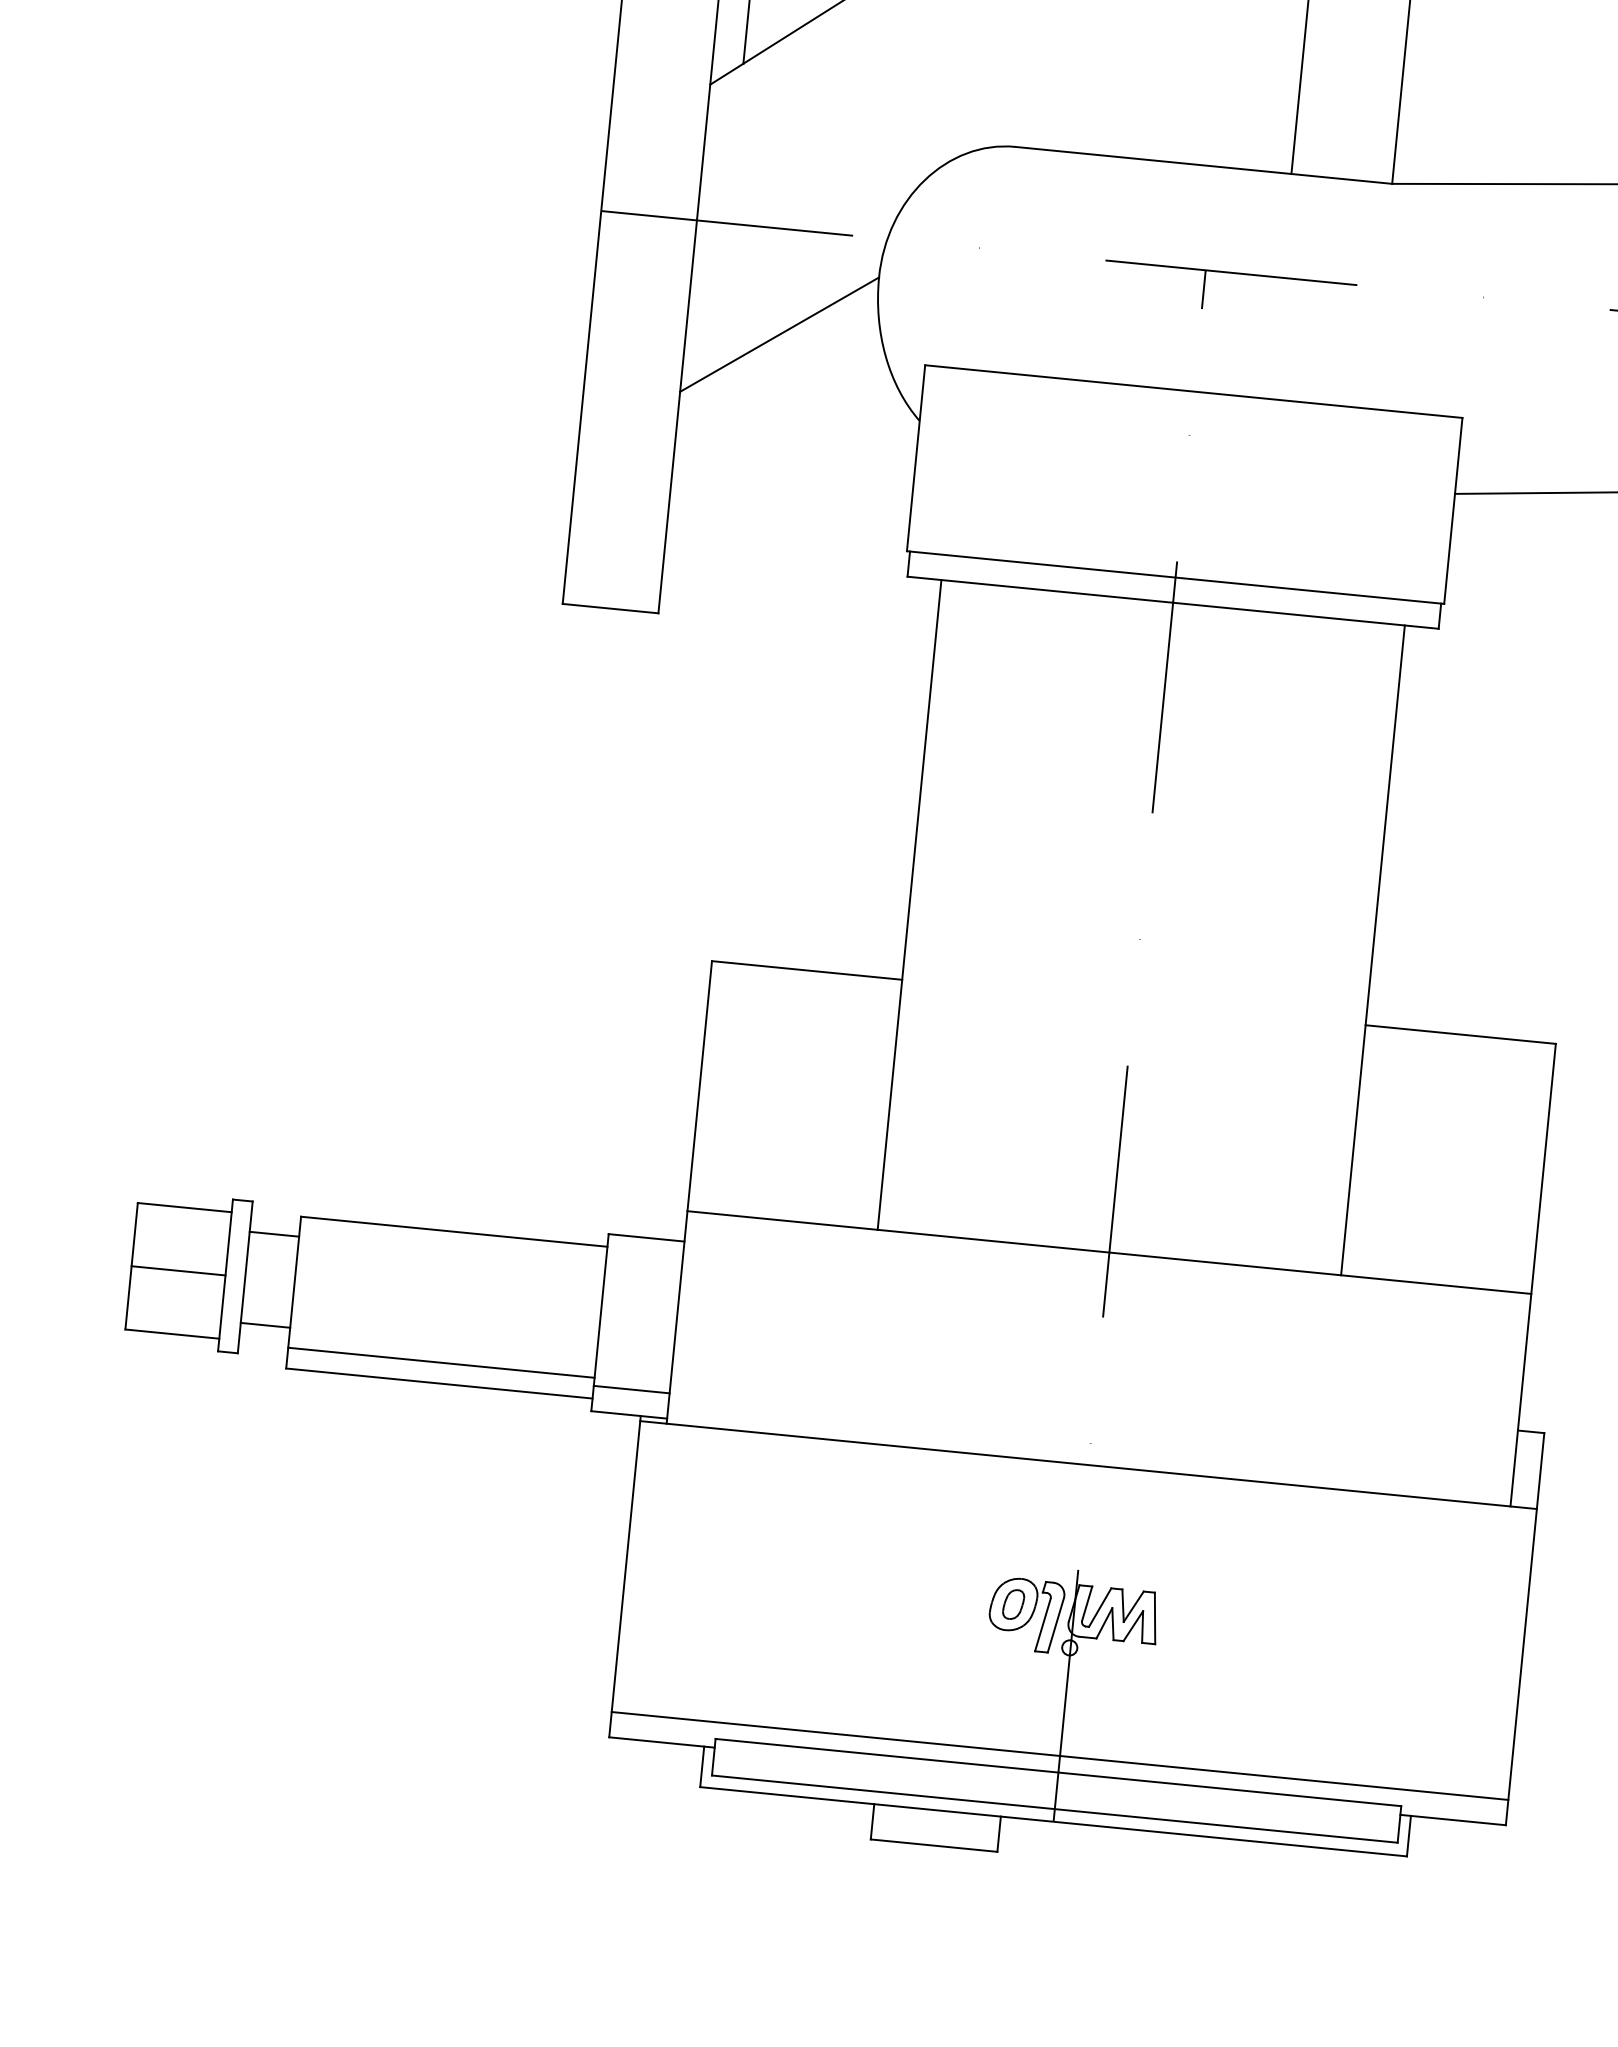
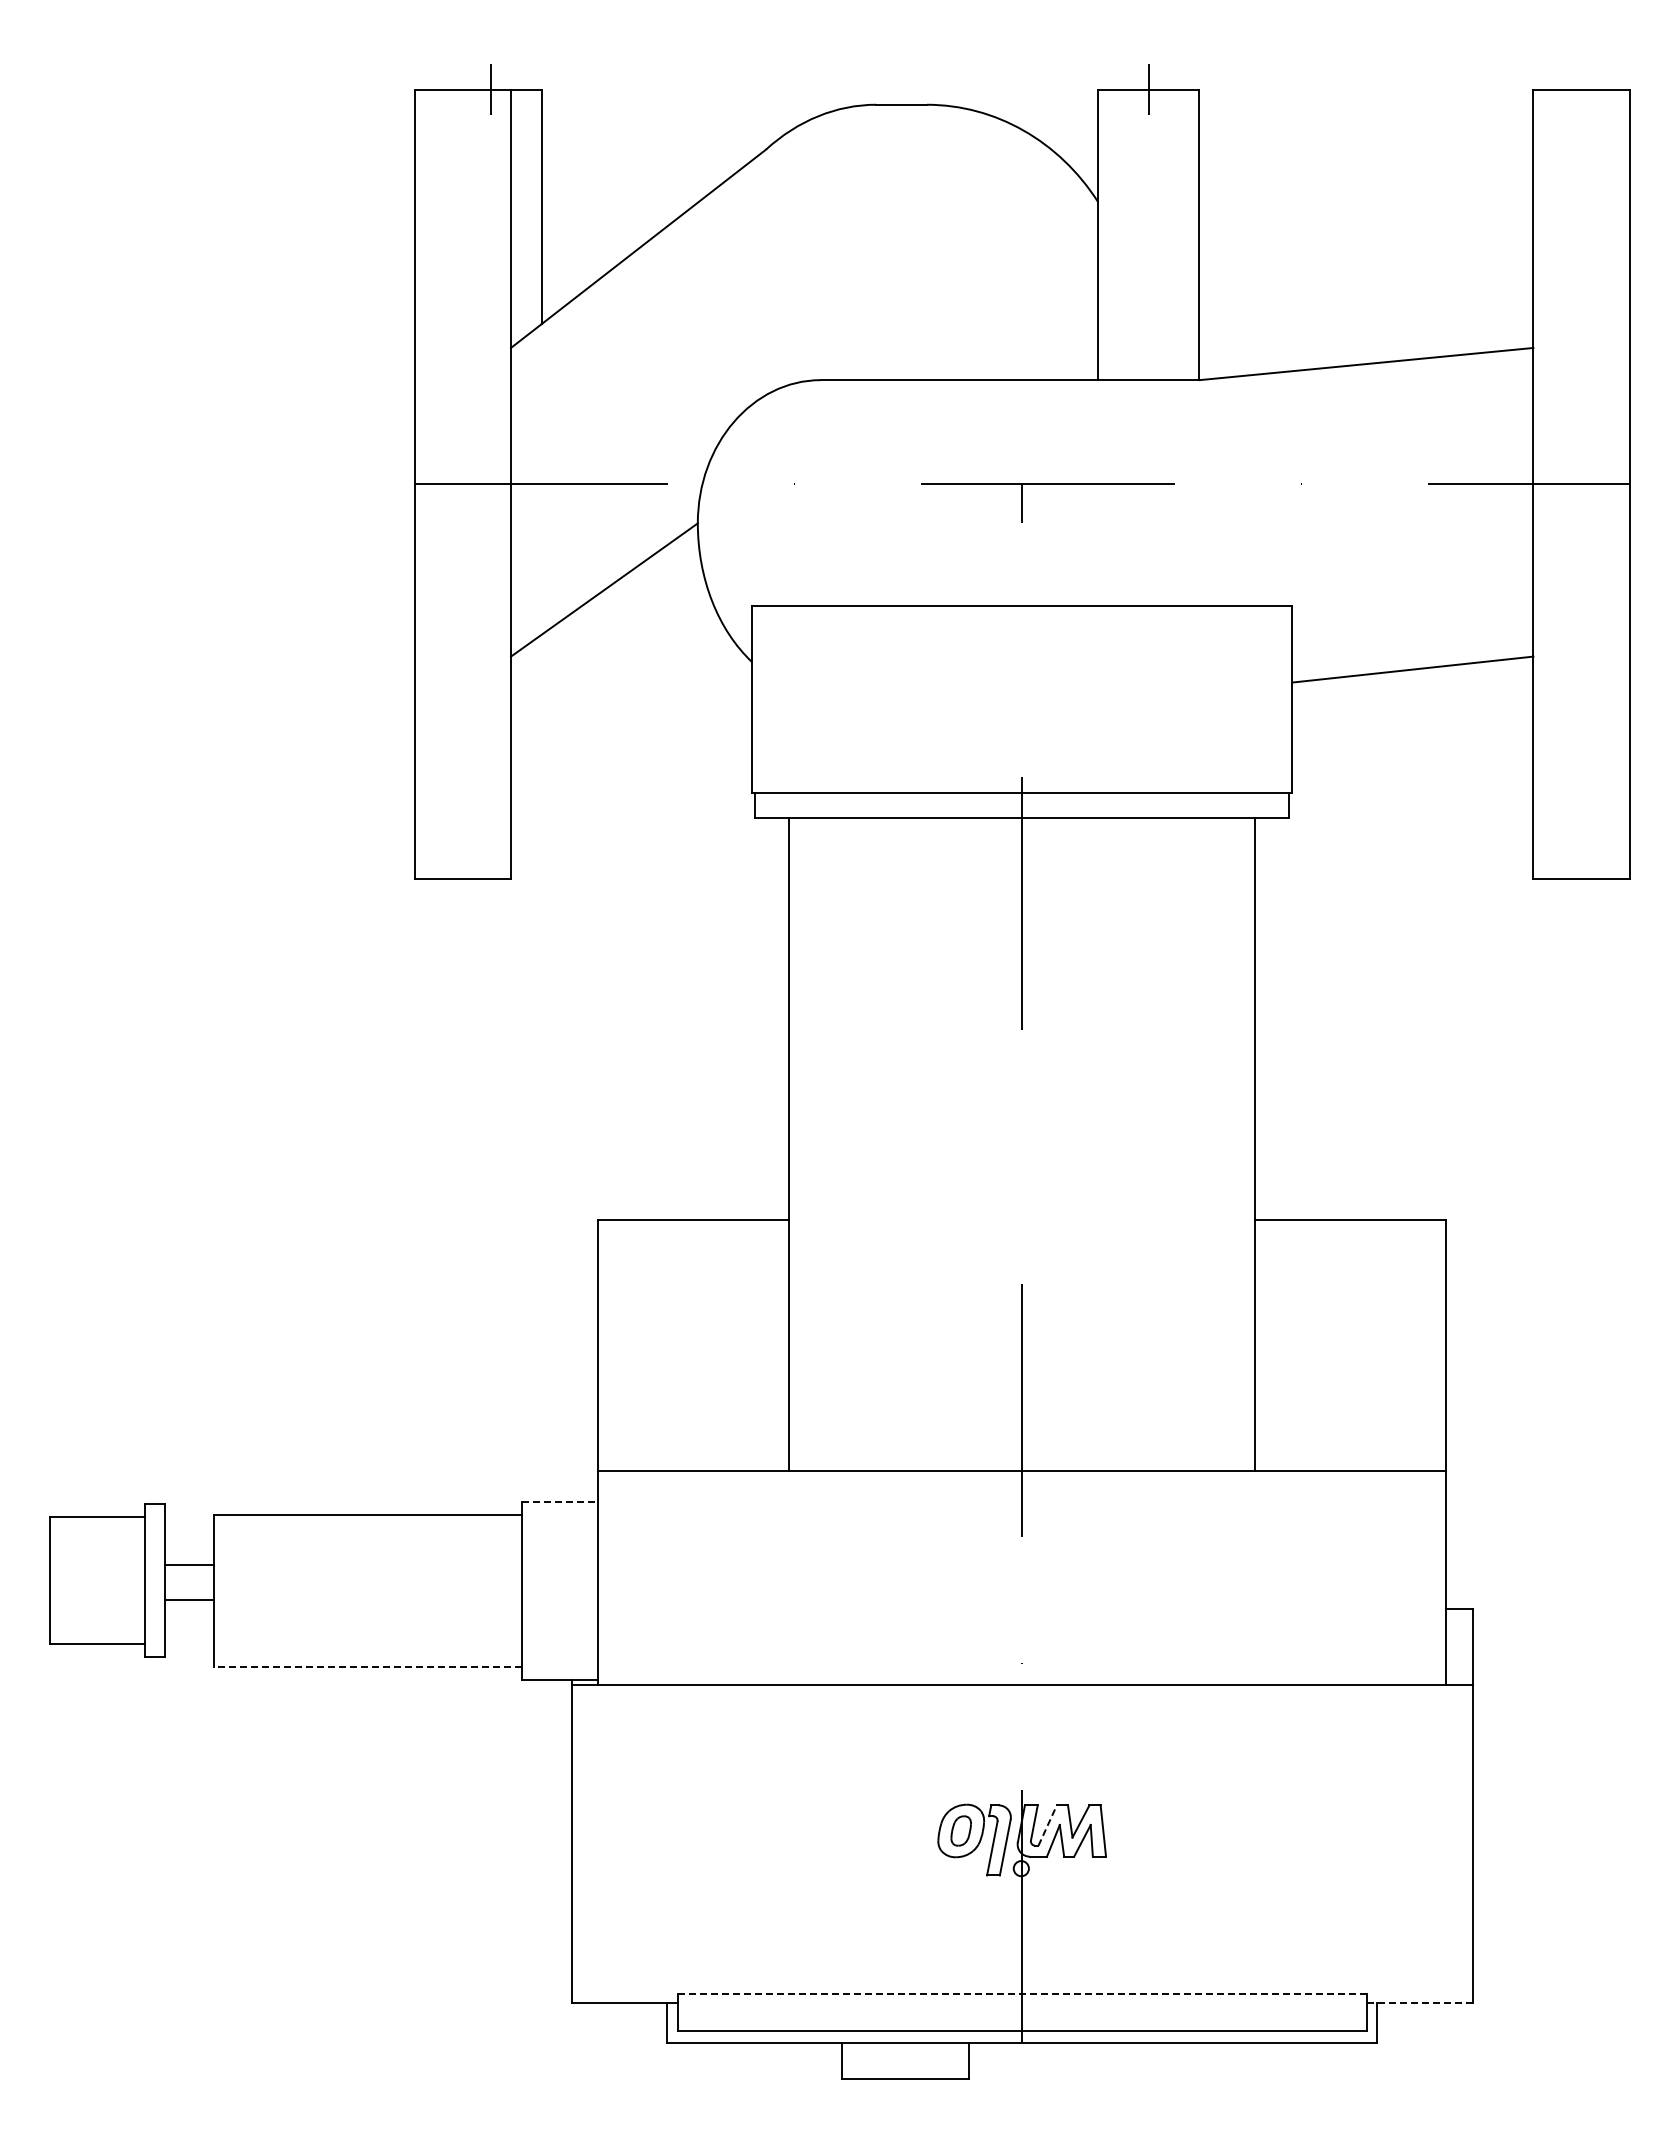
line: (274, 1234) -> (189, 1599), moved
line: (646, 1237) -> (560, 1501), solid -> dashed
line: (178, 1270) -> (97, 1580), removed
line: (265, 1325) -> (189, 1565), moved
line: (441, 1363) -> (368, 1646), removed
line: (439, 1383) -> (368, 1667), solid -> dashed
line: (632, 1389) -> (560, 1654), removed
line: (1100, 1607) -> (1047, 1825), solid -> dashed
line: (1059, 1756) -> (1021, 1977), removed
line: (1058, 1772) -> (1022, 1993), solid -> dashed
line: (1452, 1819) -> (1419, 2002), solid -> dashed

